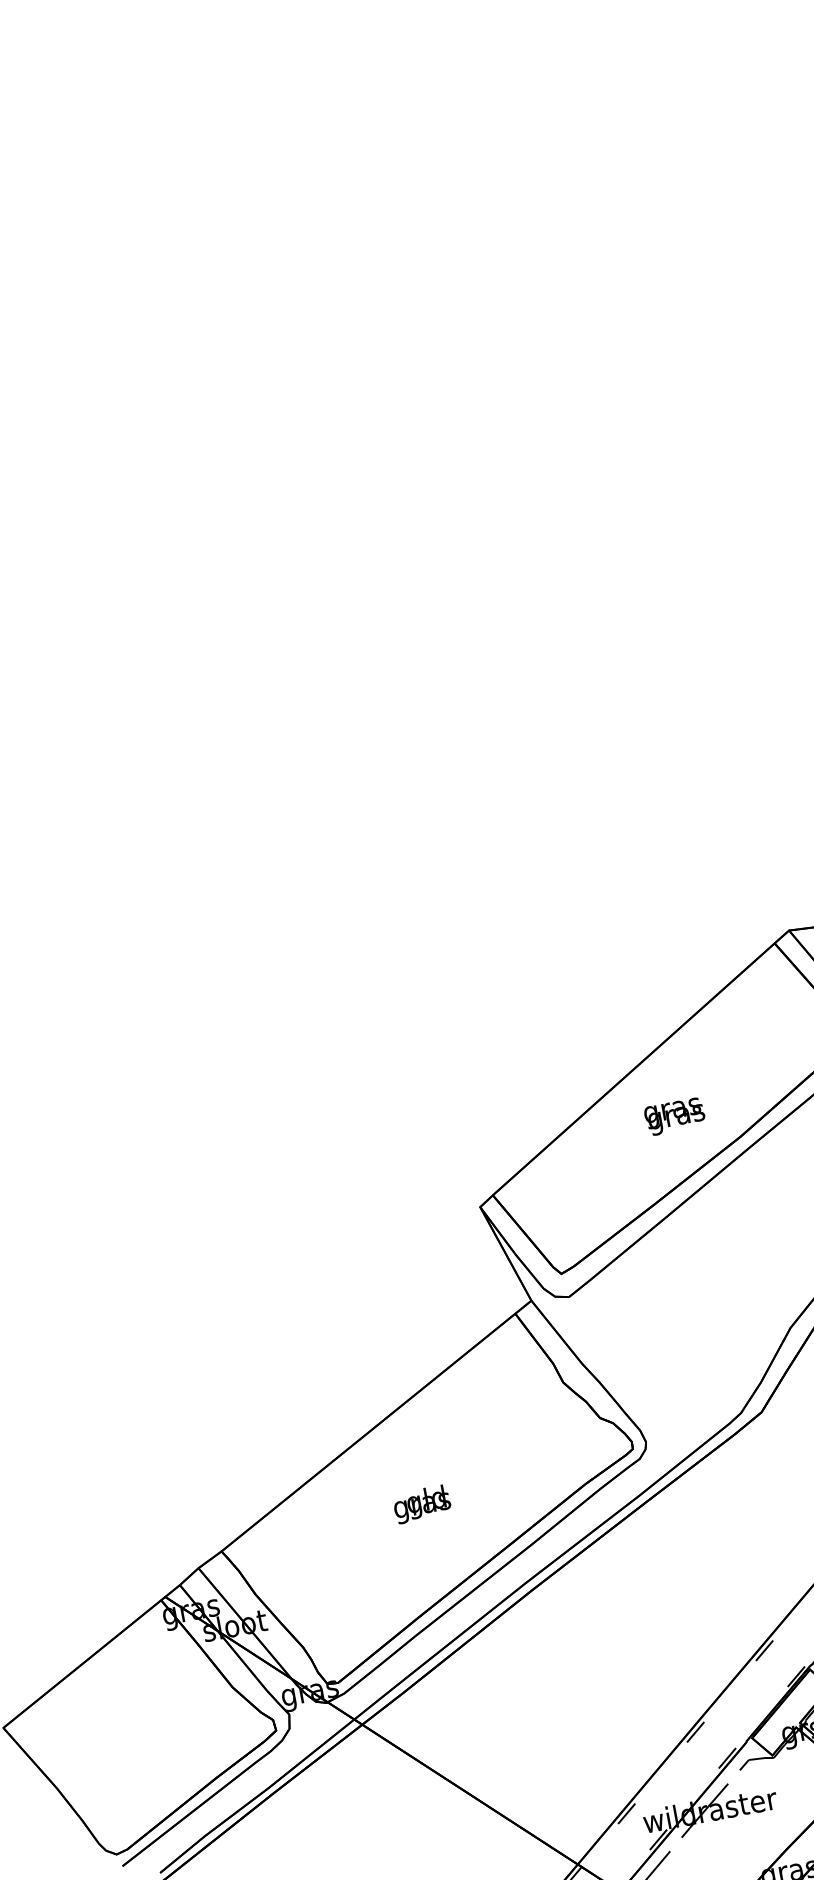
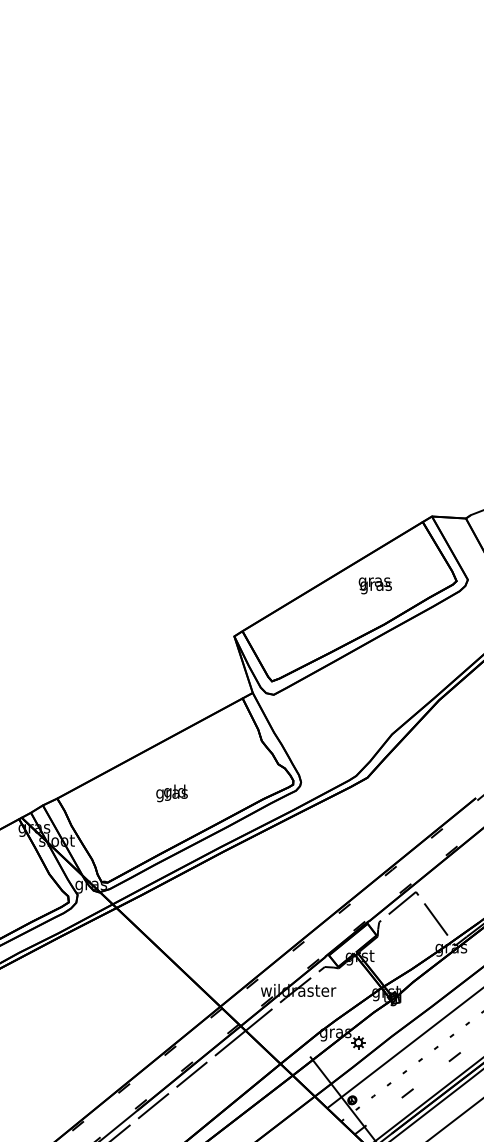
text: (673, 1116) -> (374, 585), moved

